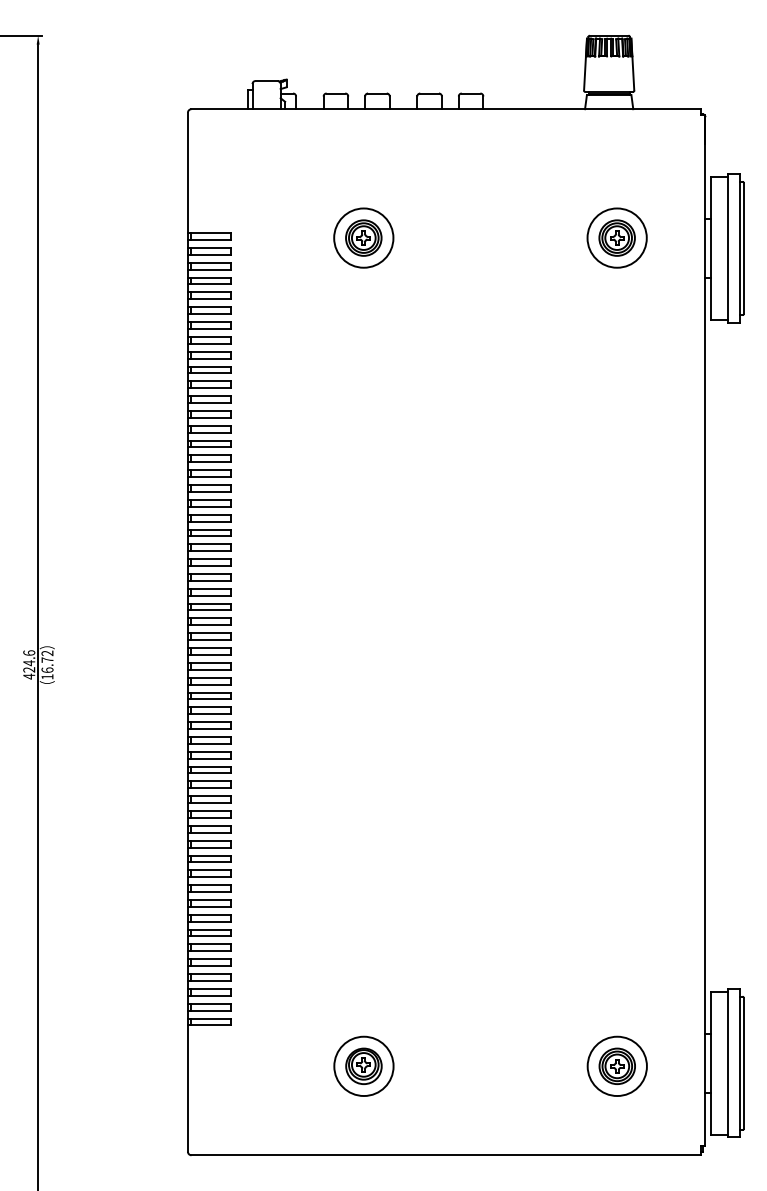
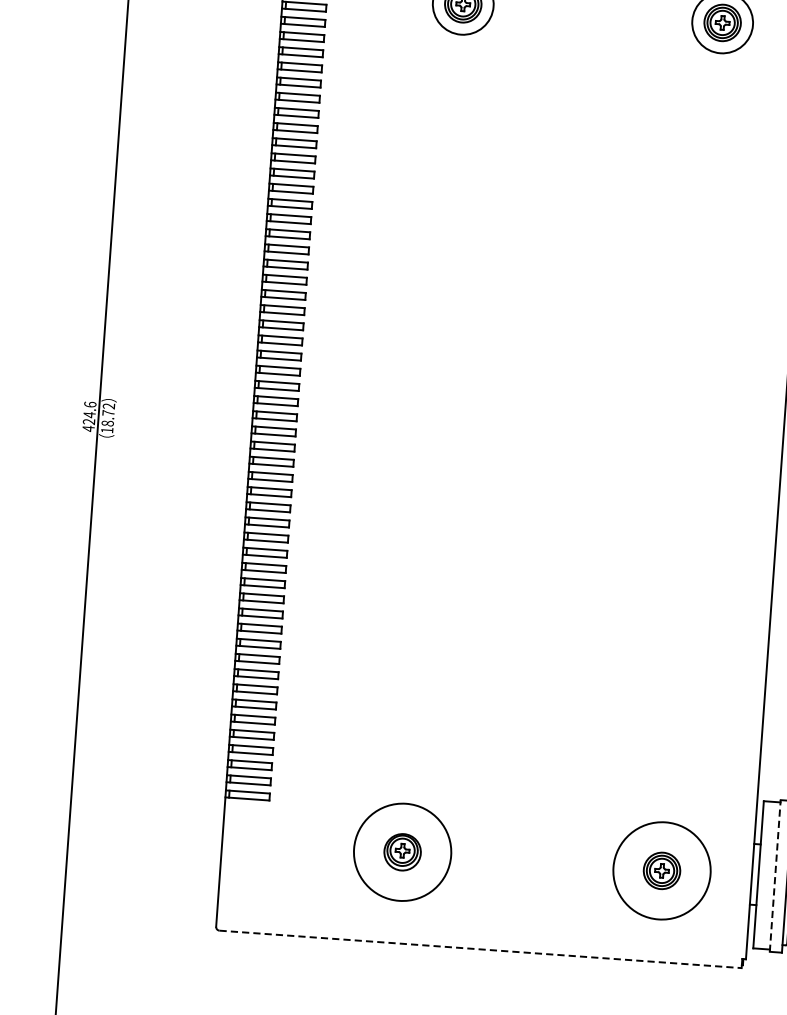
text: (47, 669) -> (107, 422), 16.72 -> 18.72
line: (727, 1062) -> (775, 875), solid -> dashed
circle: (363, 1066) -> (402, 852), size x1.6
circle: (616, 1066) -> (661, 870), size x1.6
line: (446, 1155) -> (480, 949), solid -> dashed

